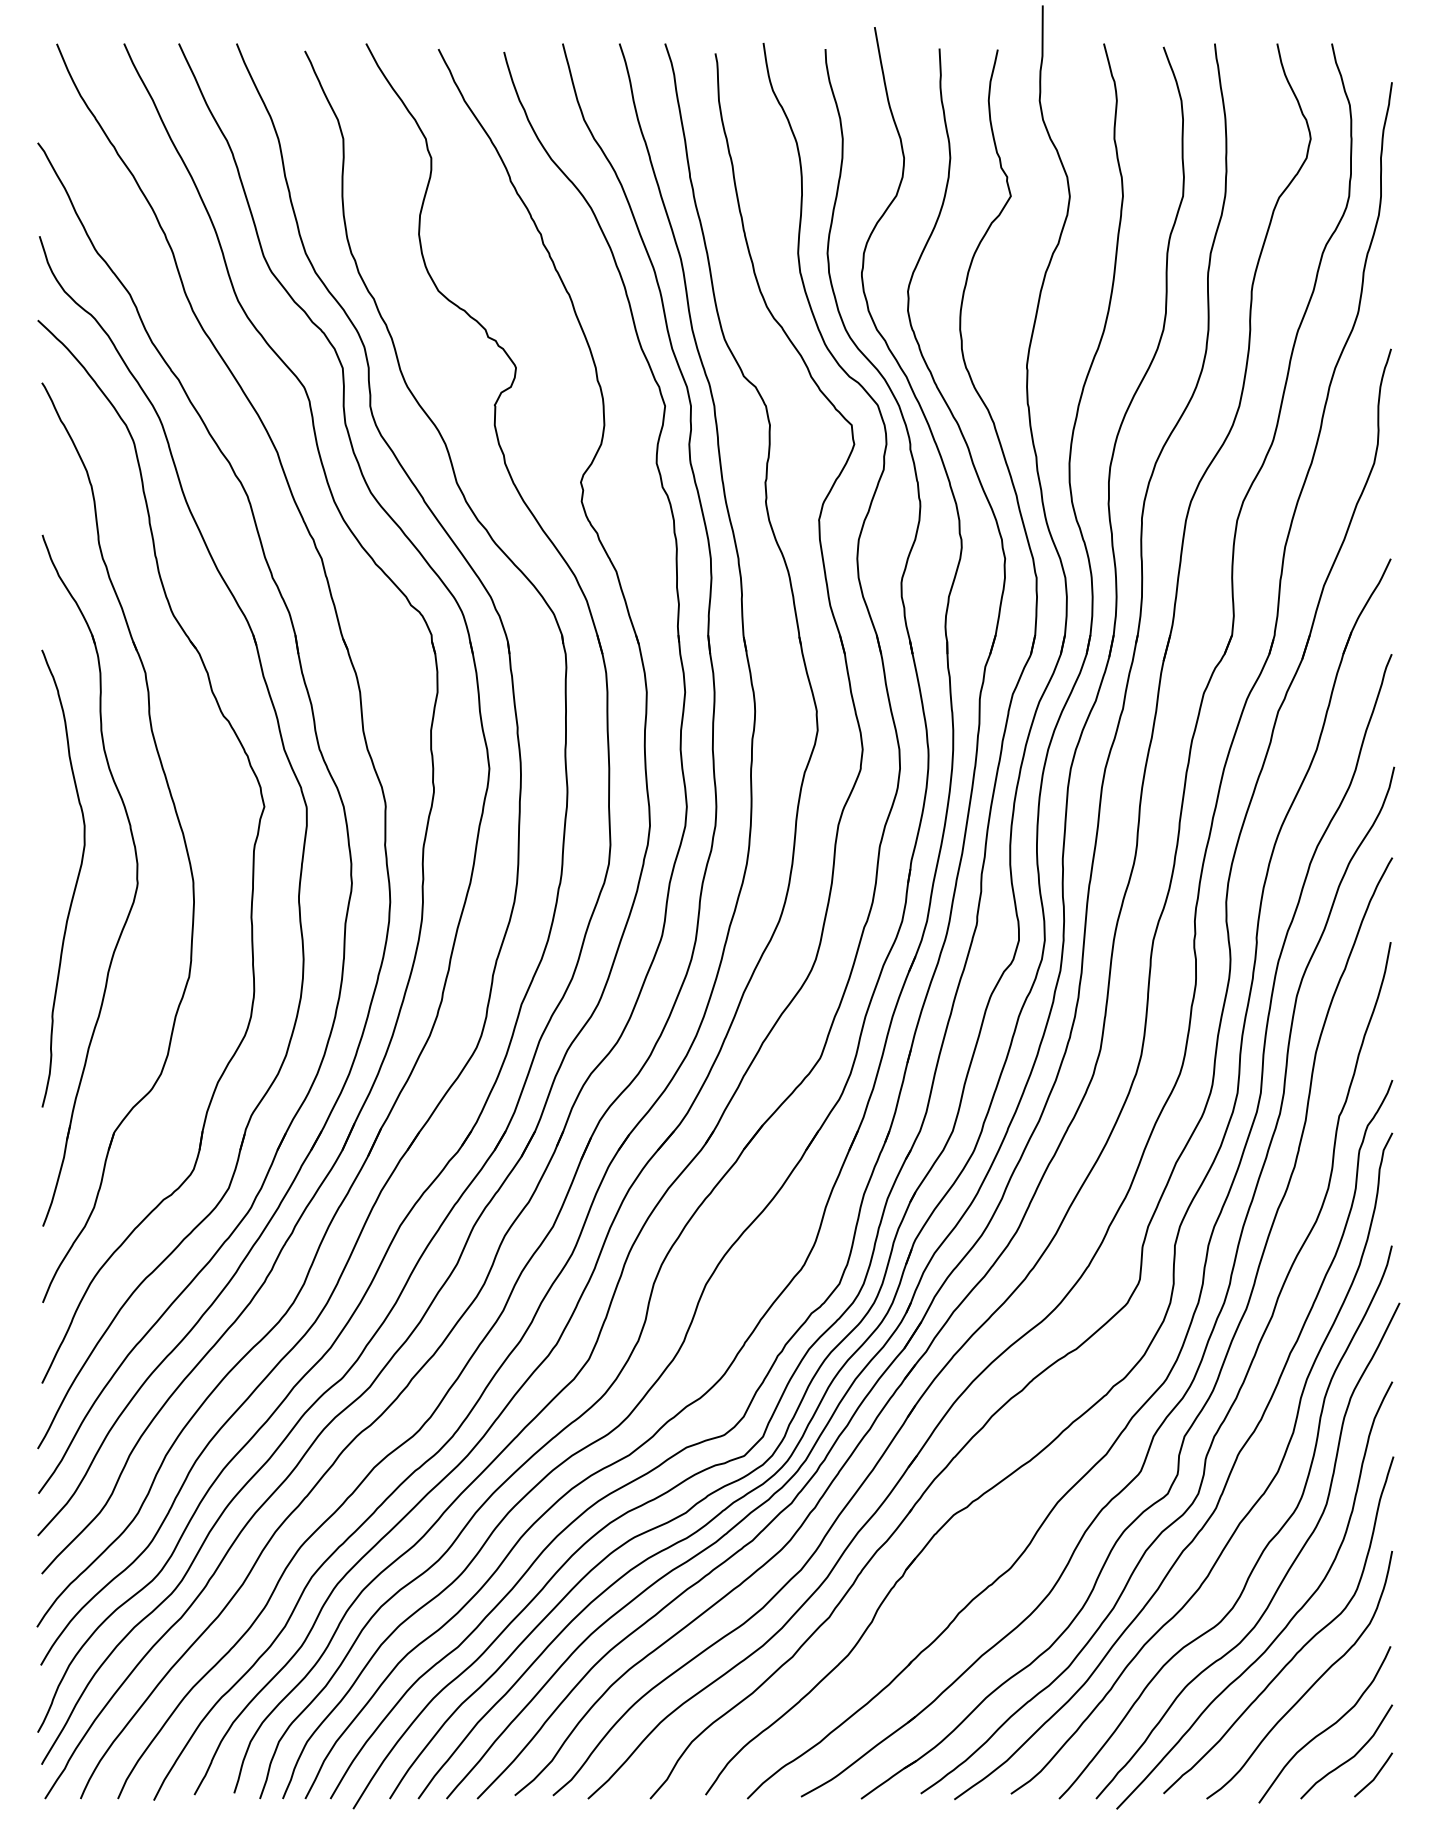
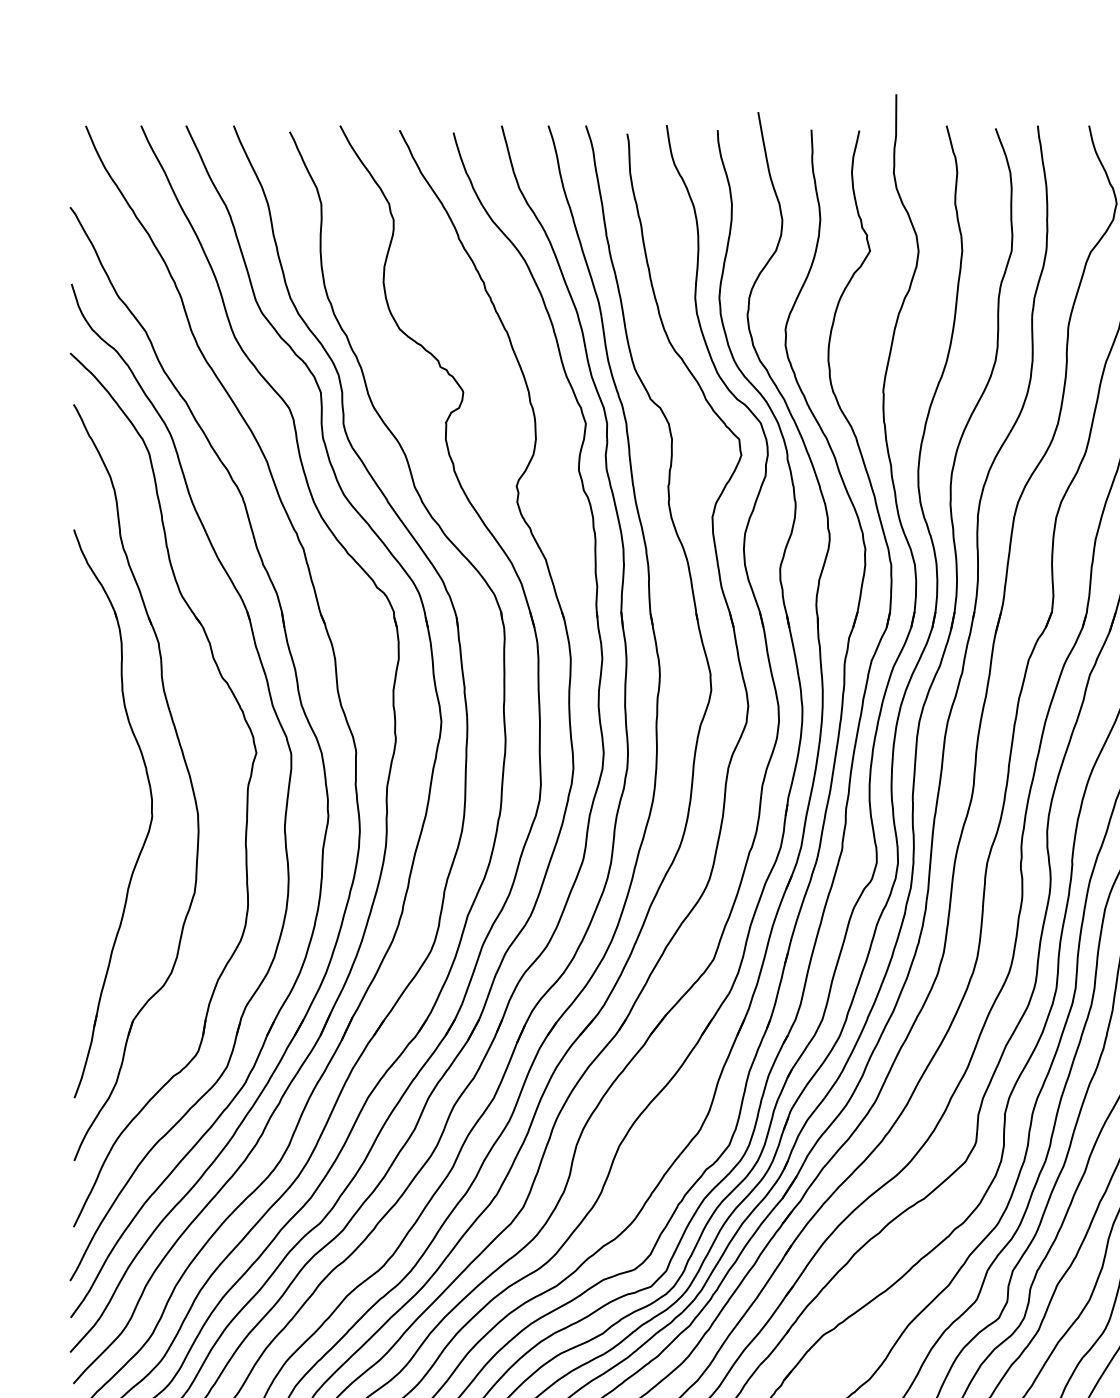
curve: (75, 882) -> (101, 815), removed

